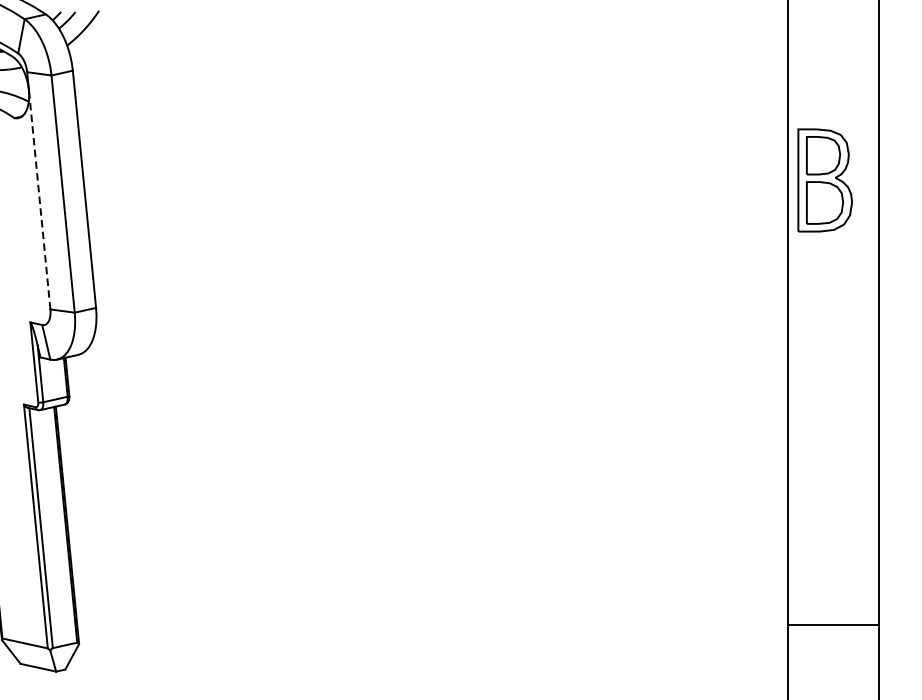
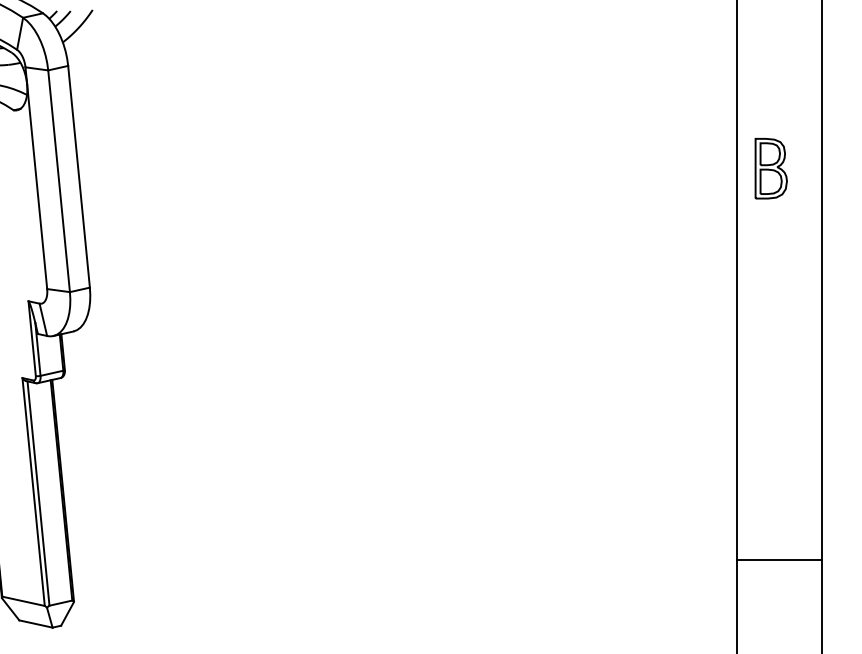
part: (824, 180) -> (770, 168), size x0.62
line: (40, 199) -> (37, 186), dashed -> solid
line: (832, 624) -> (778, 559), moved

